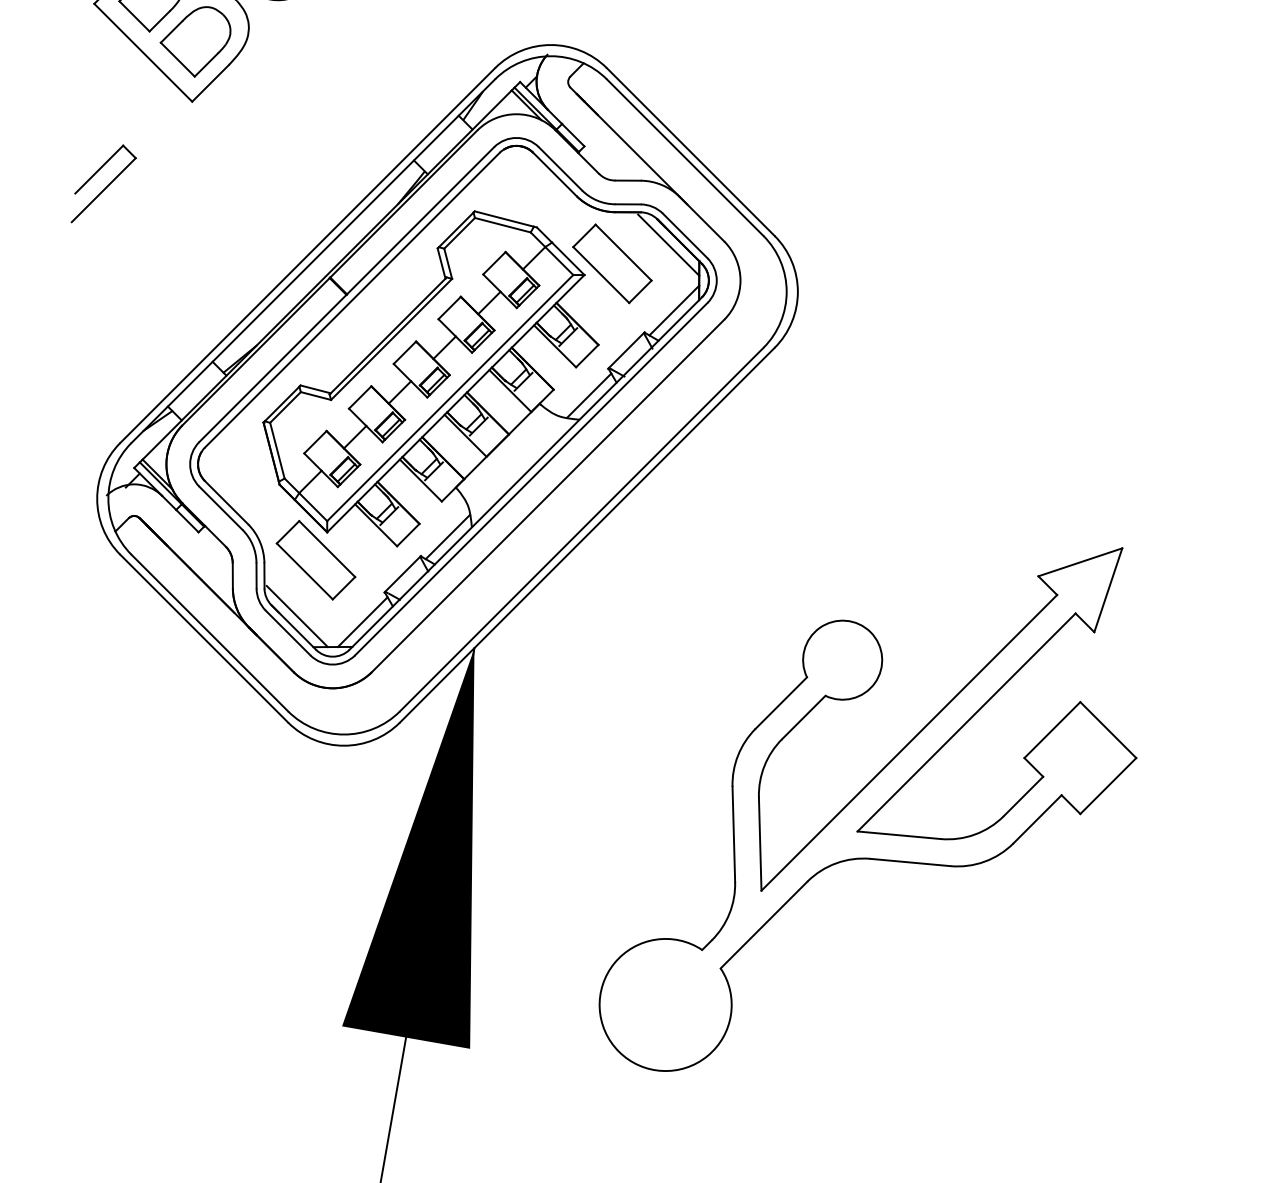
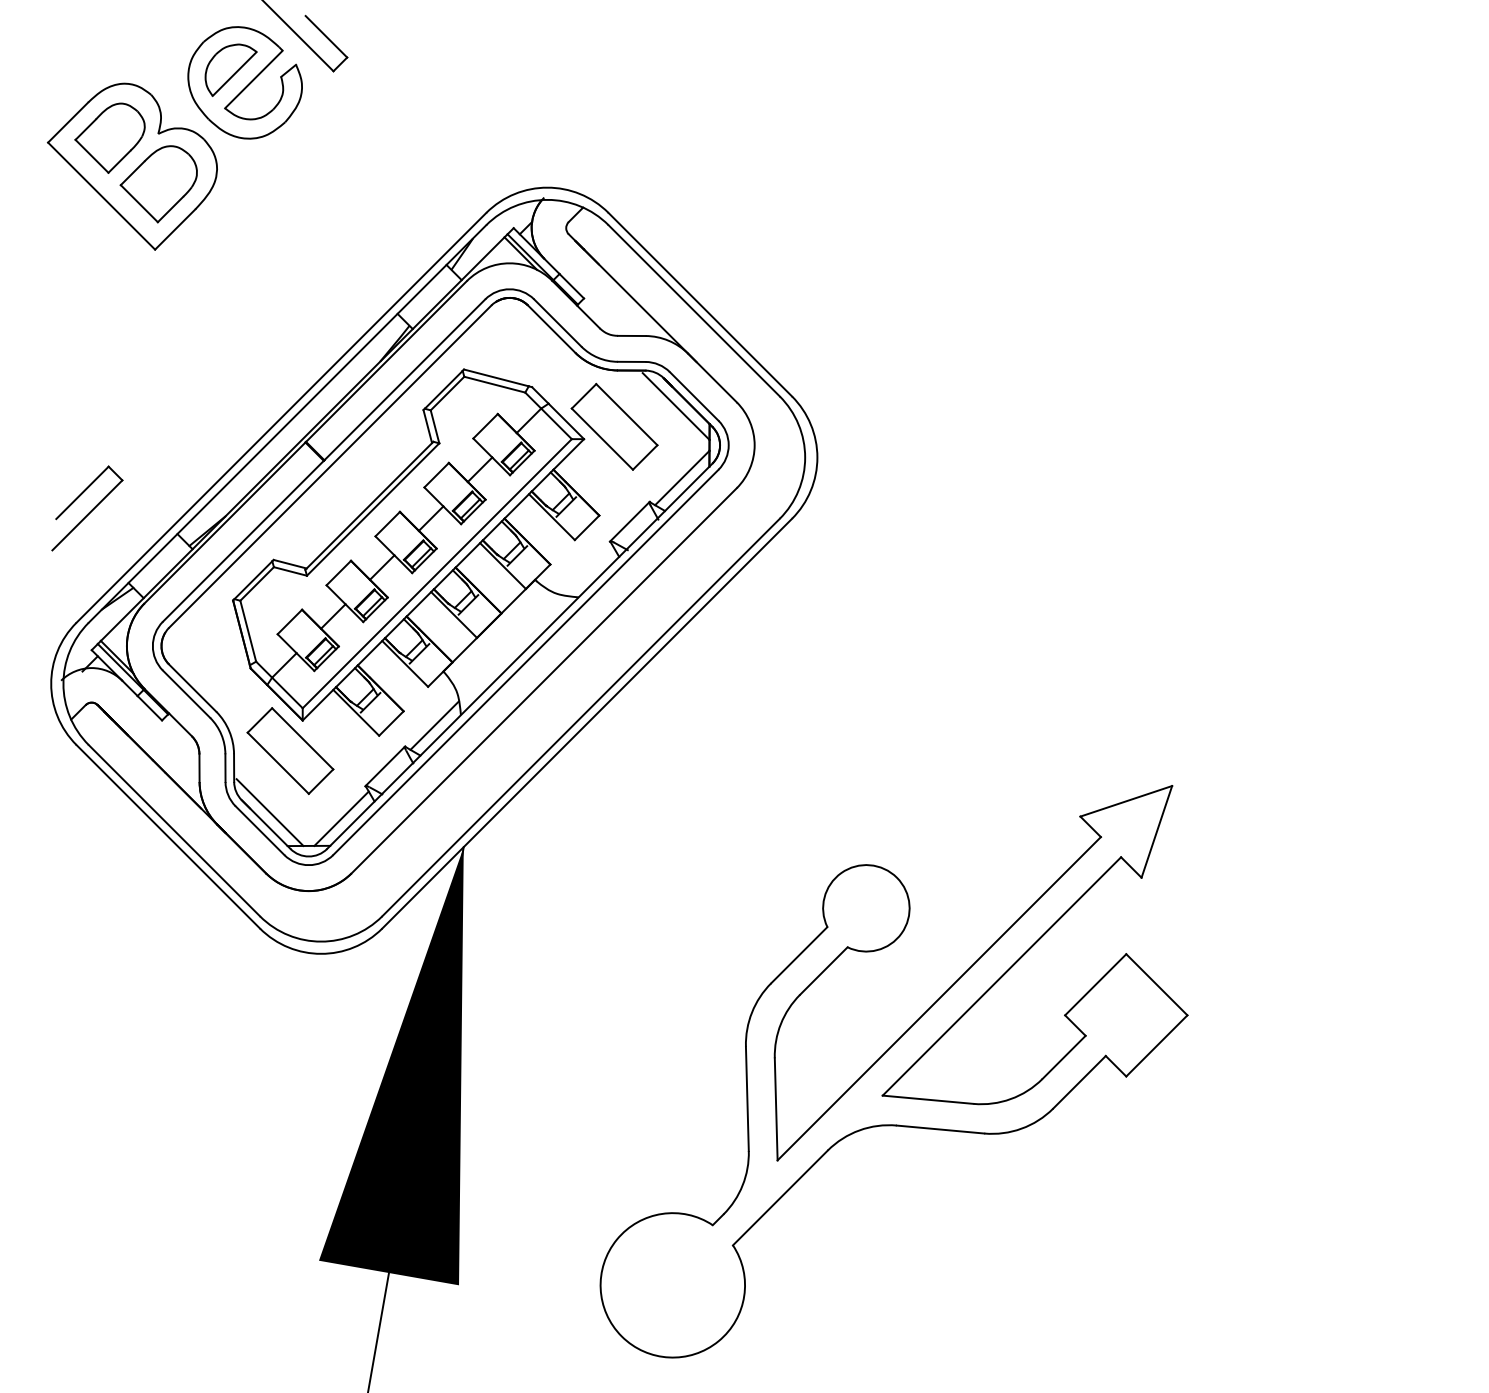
part: (103, 183) -> (87, 508), moved
line: (589, 395) -> (589, 570), removed
part: (867, 809) -> (893, 1071), moved

